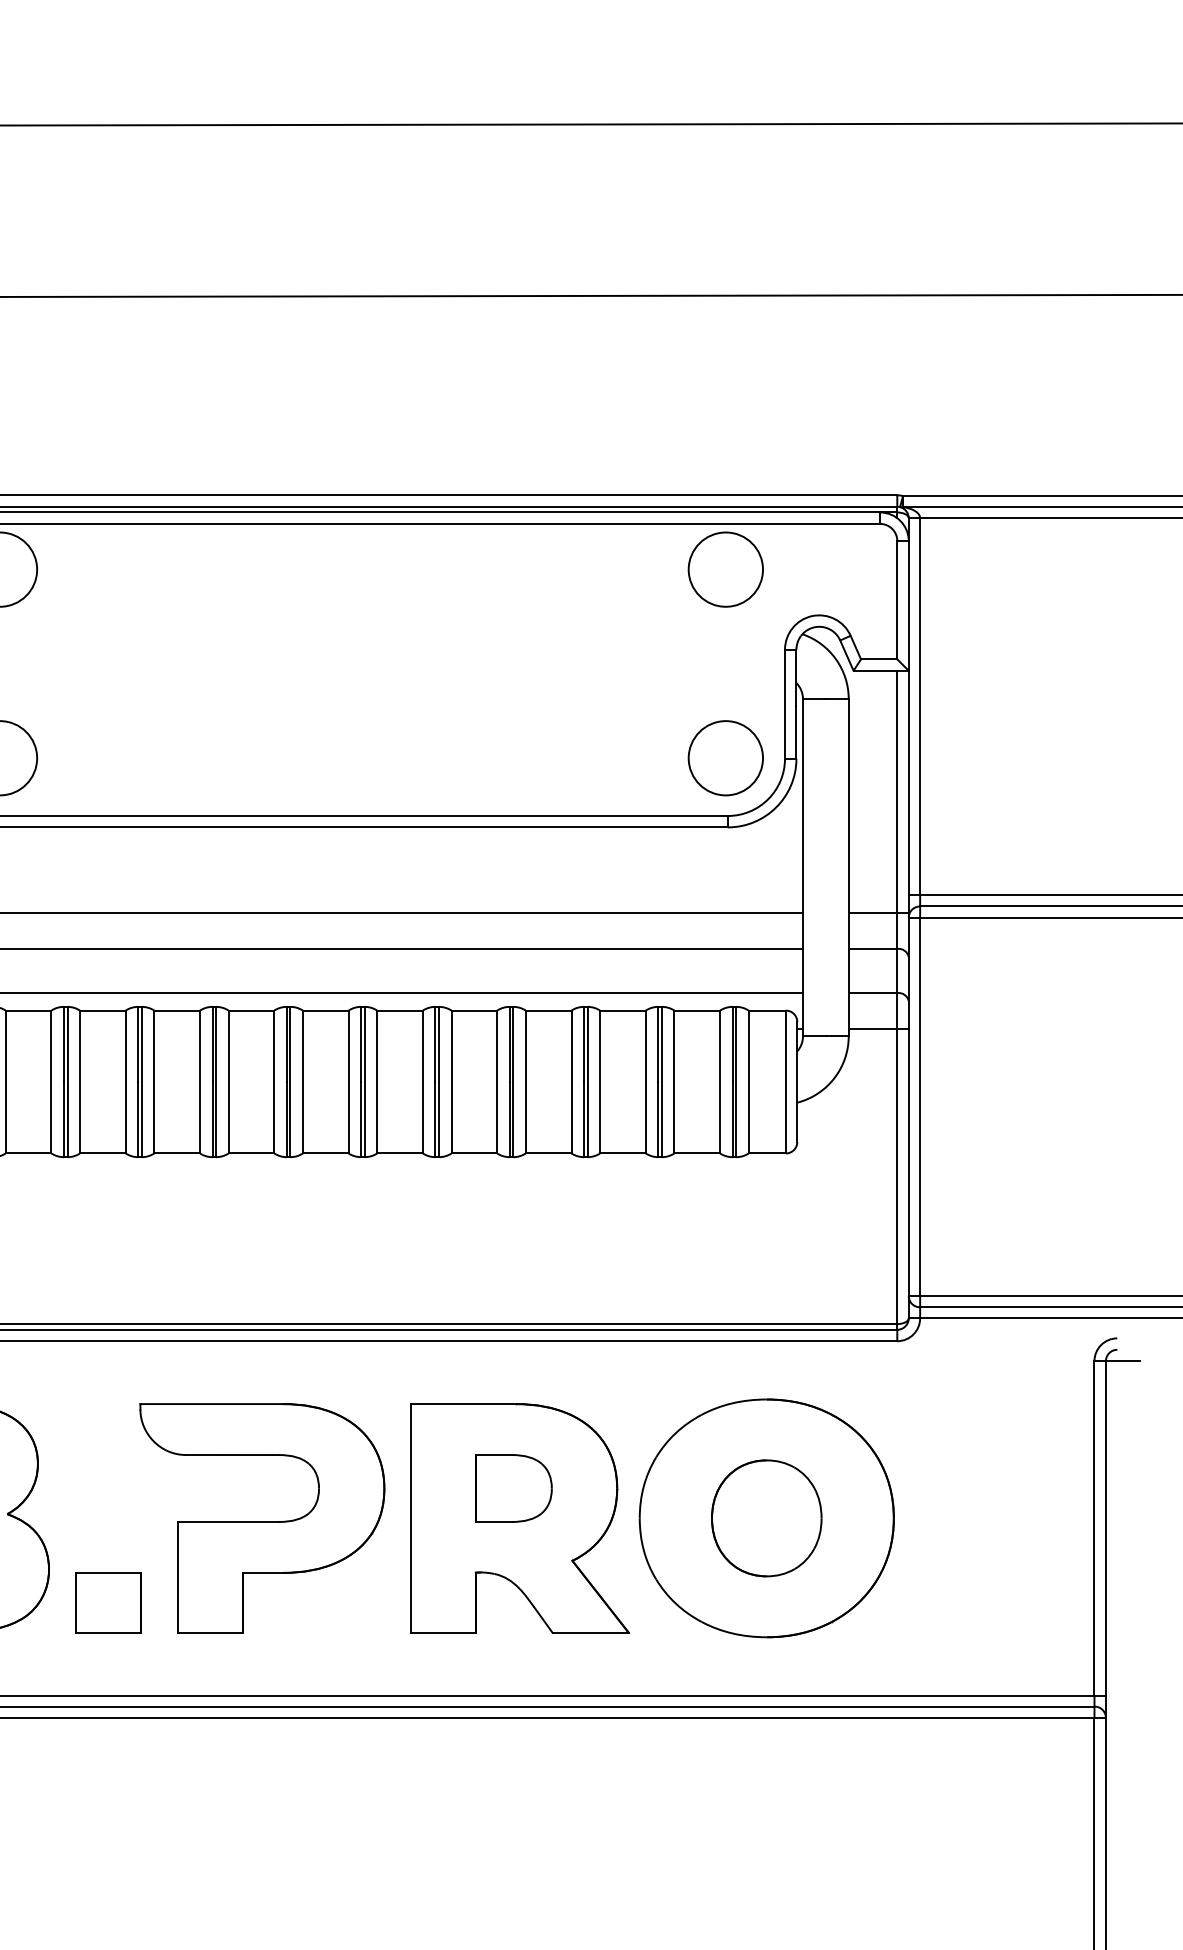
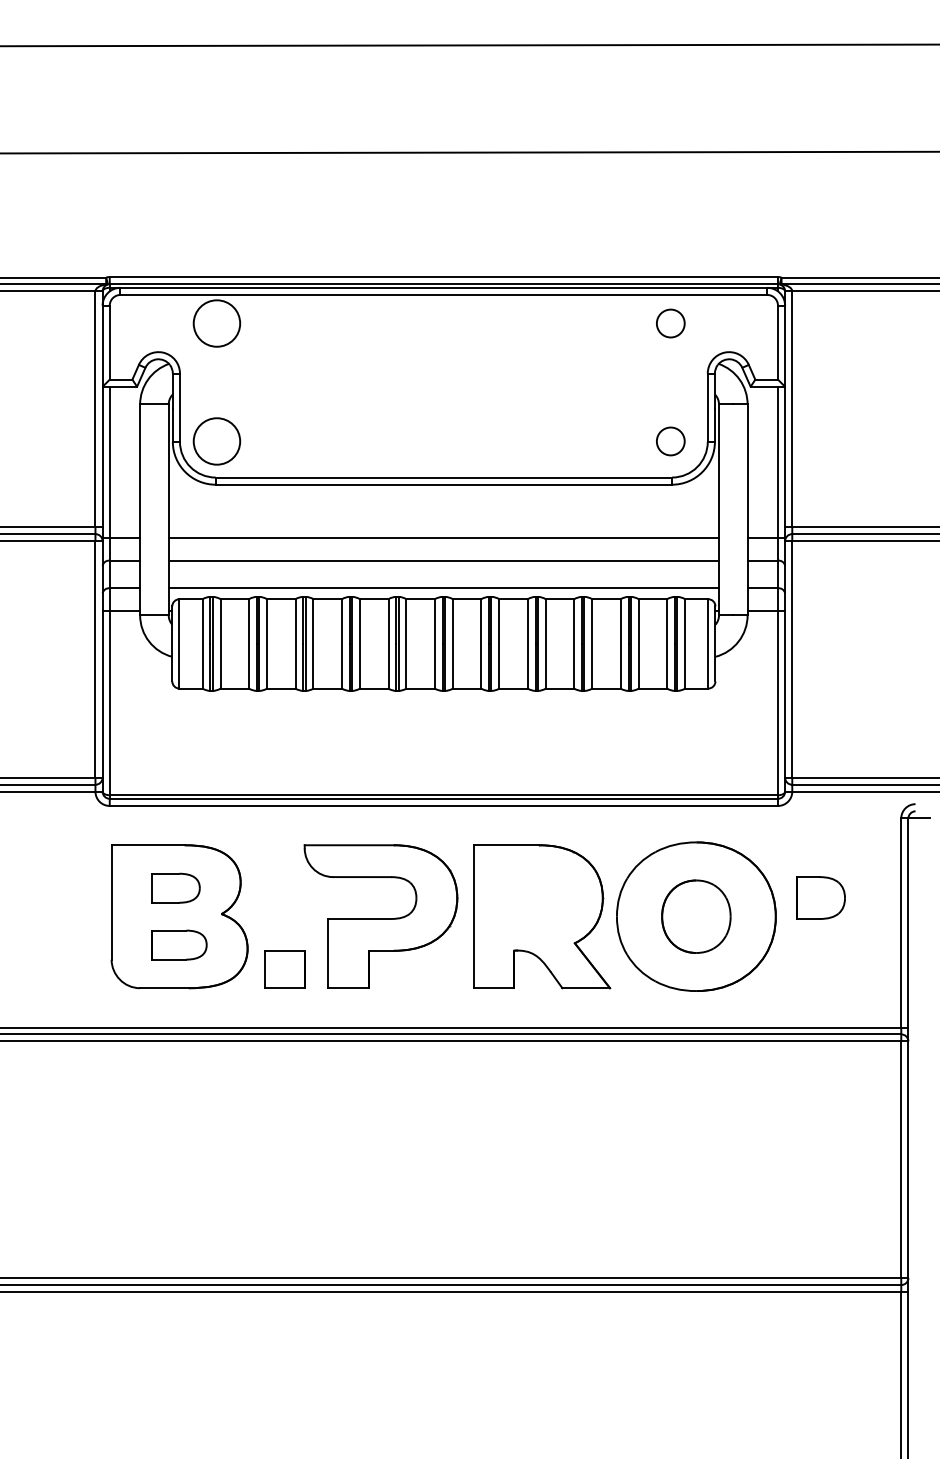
circle: (725, 569) -> (670, 323), size x0.6
circle: (725, 758) -> (670, 441), size x0.6
part: (512, 1487) -> (820, 897), moved

